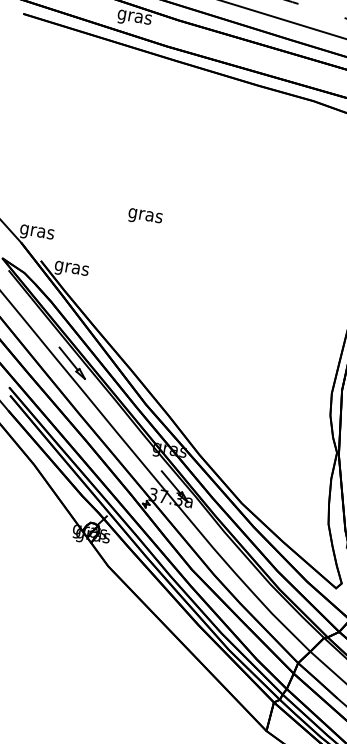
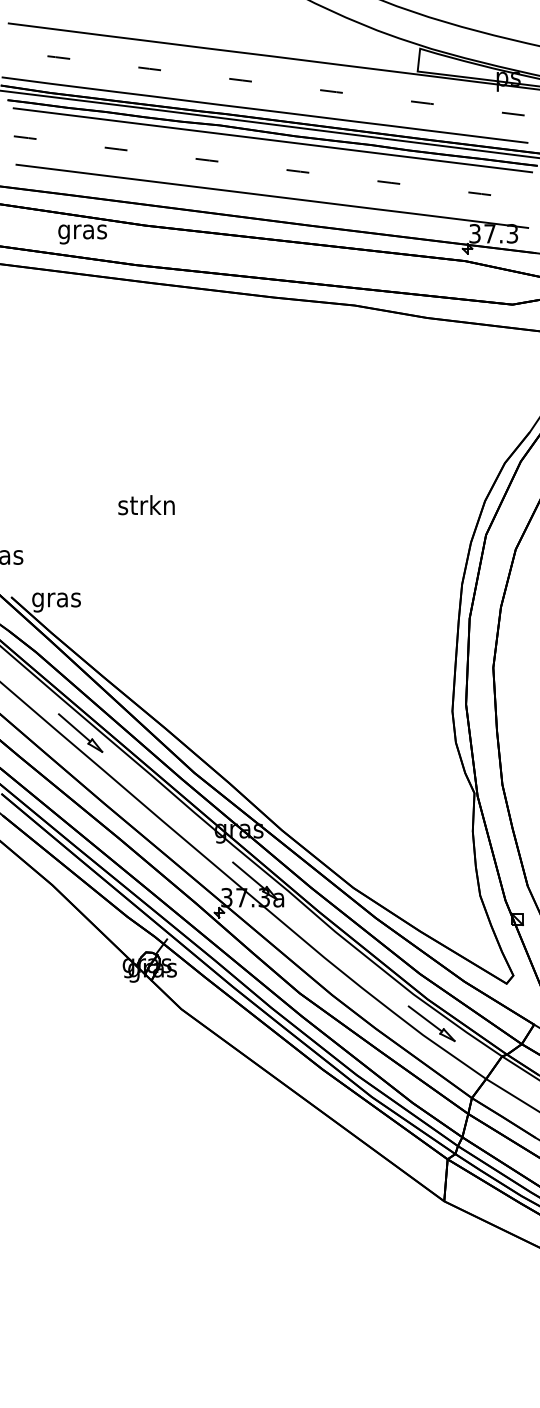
text: (145, 215) -> (146, 507), gras -> strkn
part: (279, 606) -> (431, 1023), added

